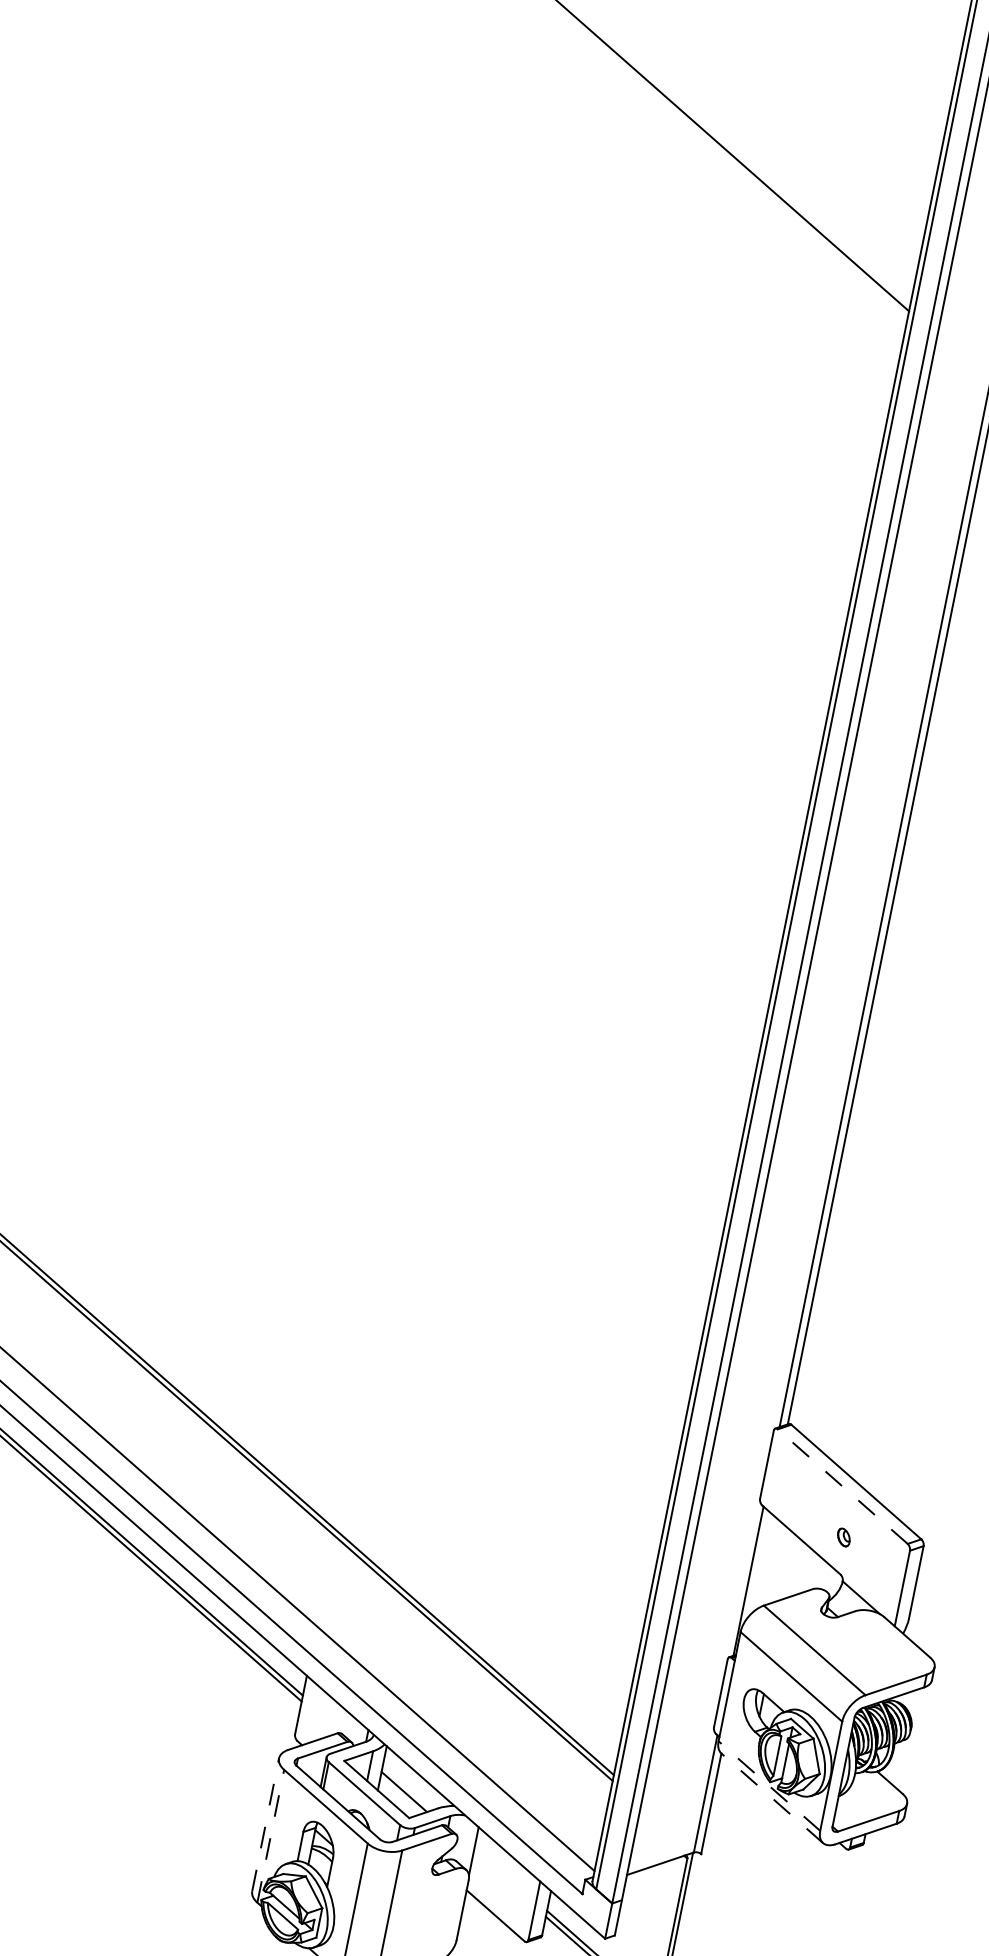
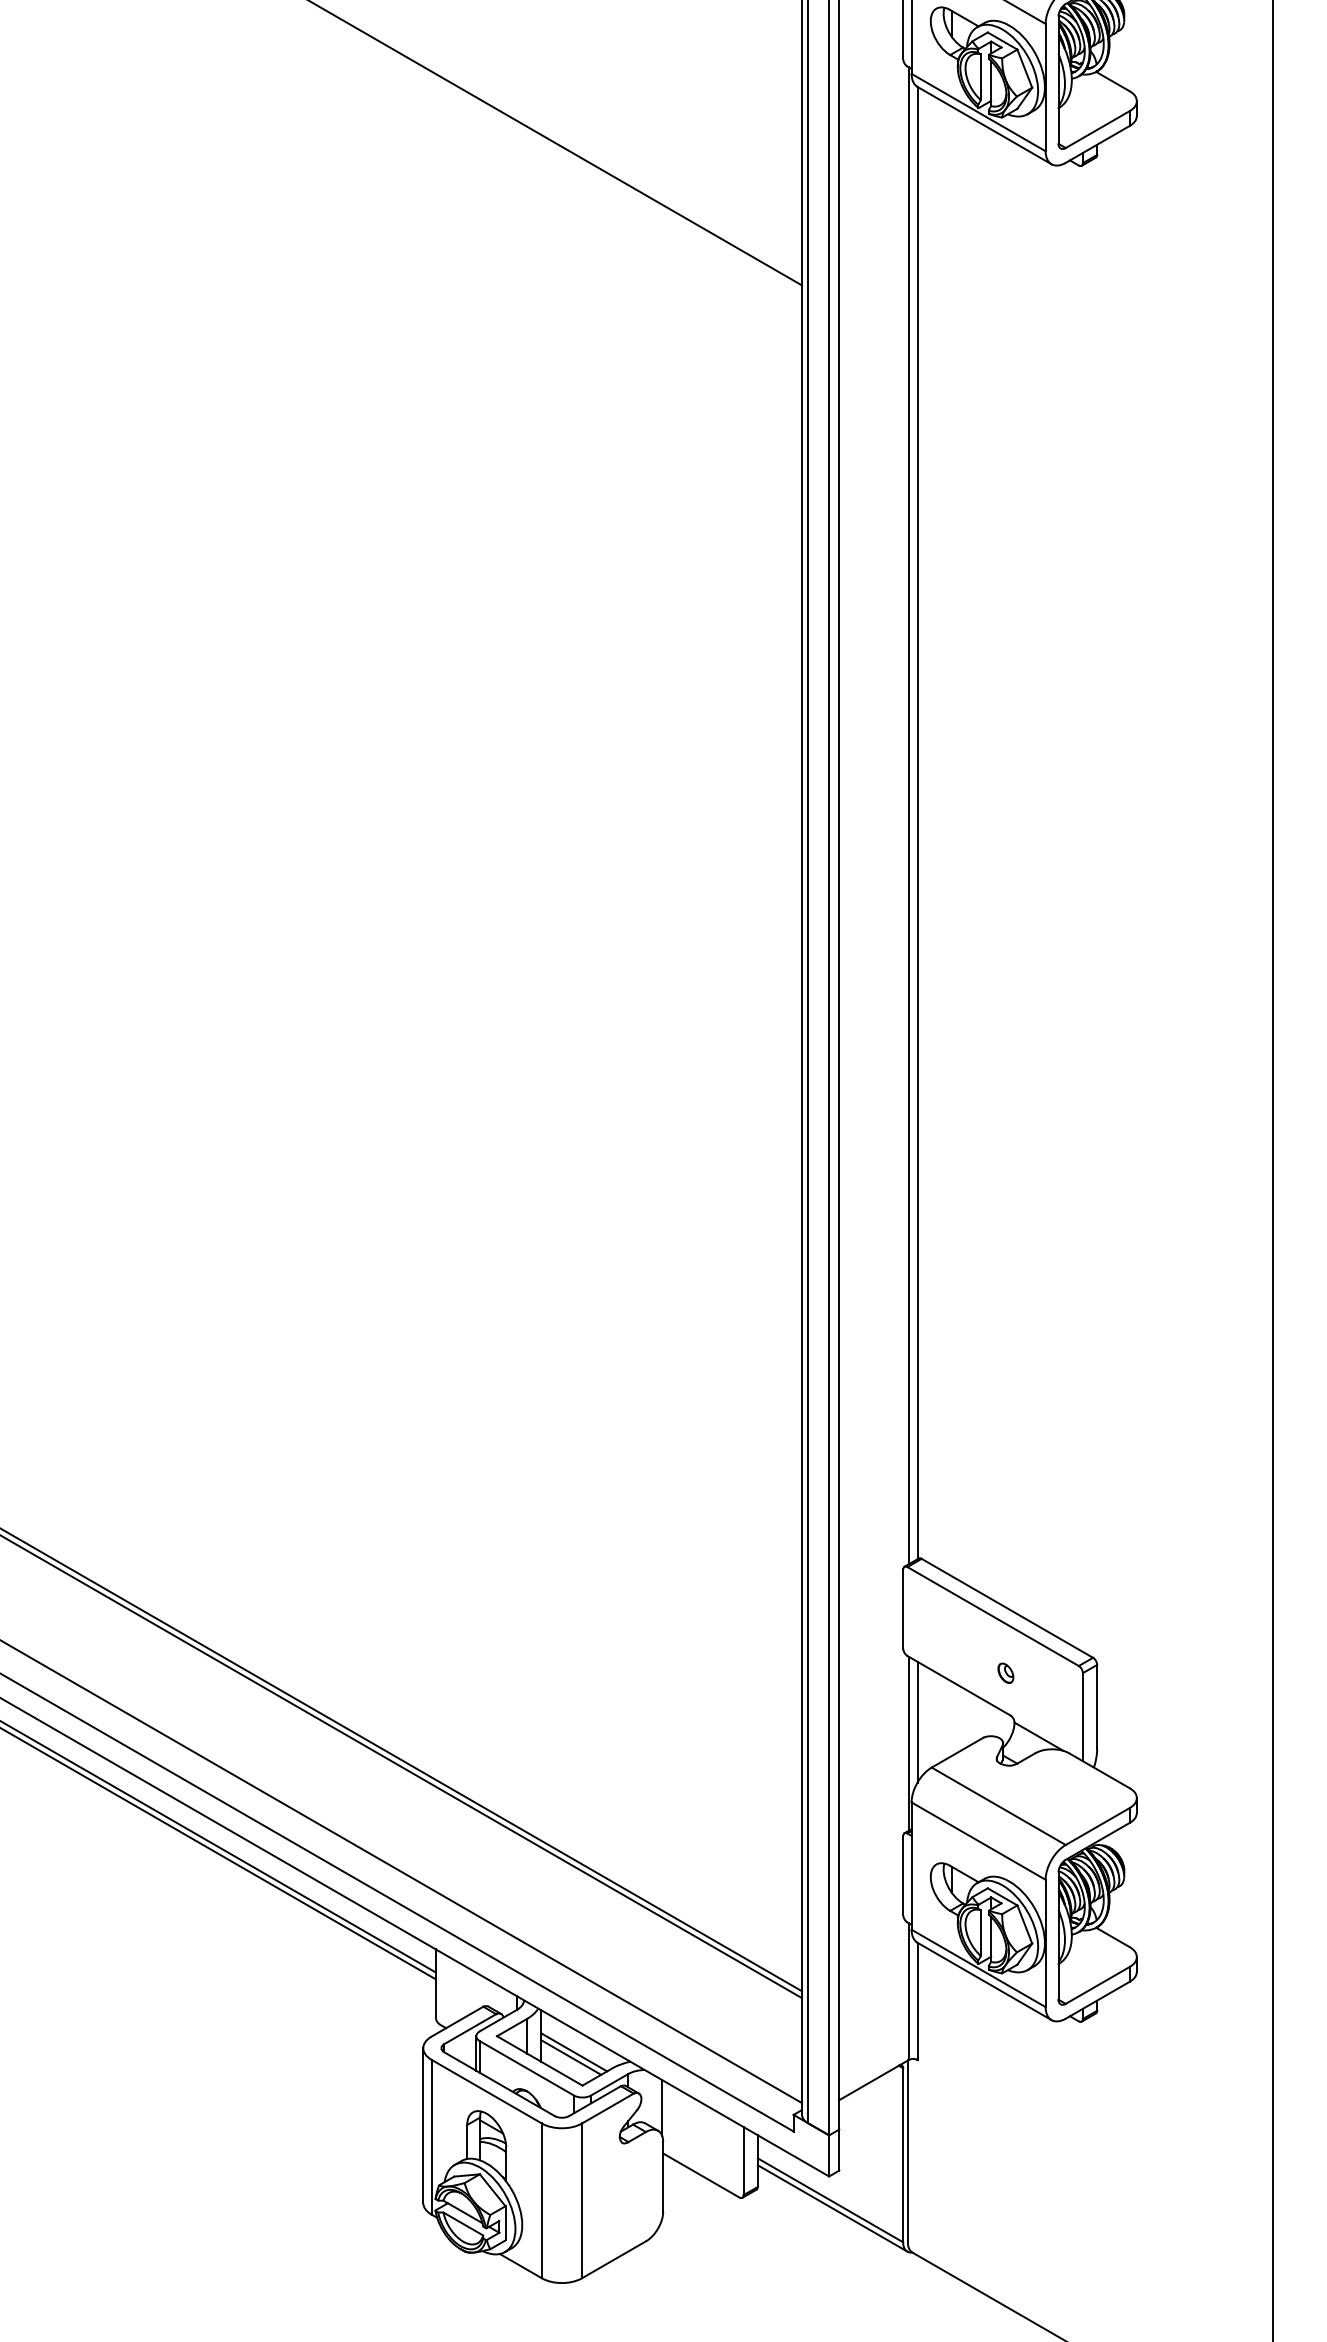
line: (843, 1486) -> (993, 1616), dashed -> solid
line: (759, 1563) -> (917, 1721), added
line: (769, 1786) -> (978, 1968), dashed -> solid
line: (408, 1788) -> (574, 2052), added
line: (772, 1798) -> (984, 1981), dashed -> solid
line: (265, 1824) -> (423, 2125), dashed -> solid
line: (270, 1835) -> (431, 2136), dashed -> solid

